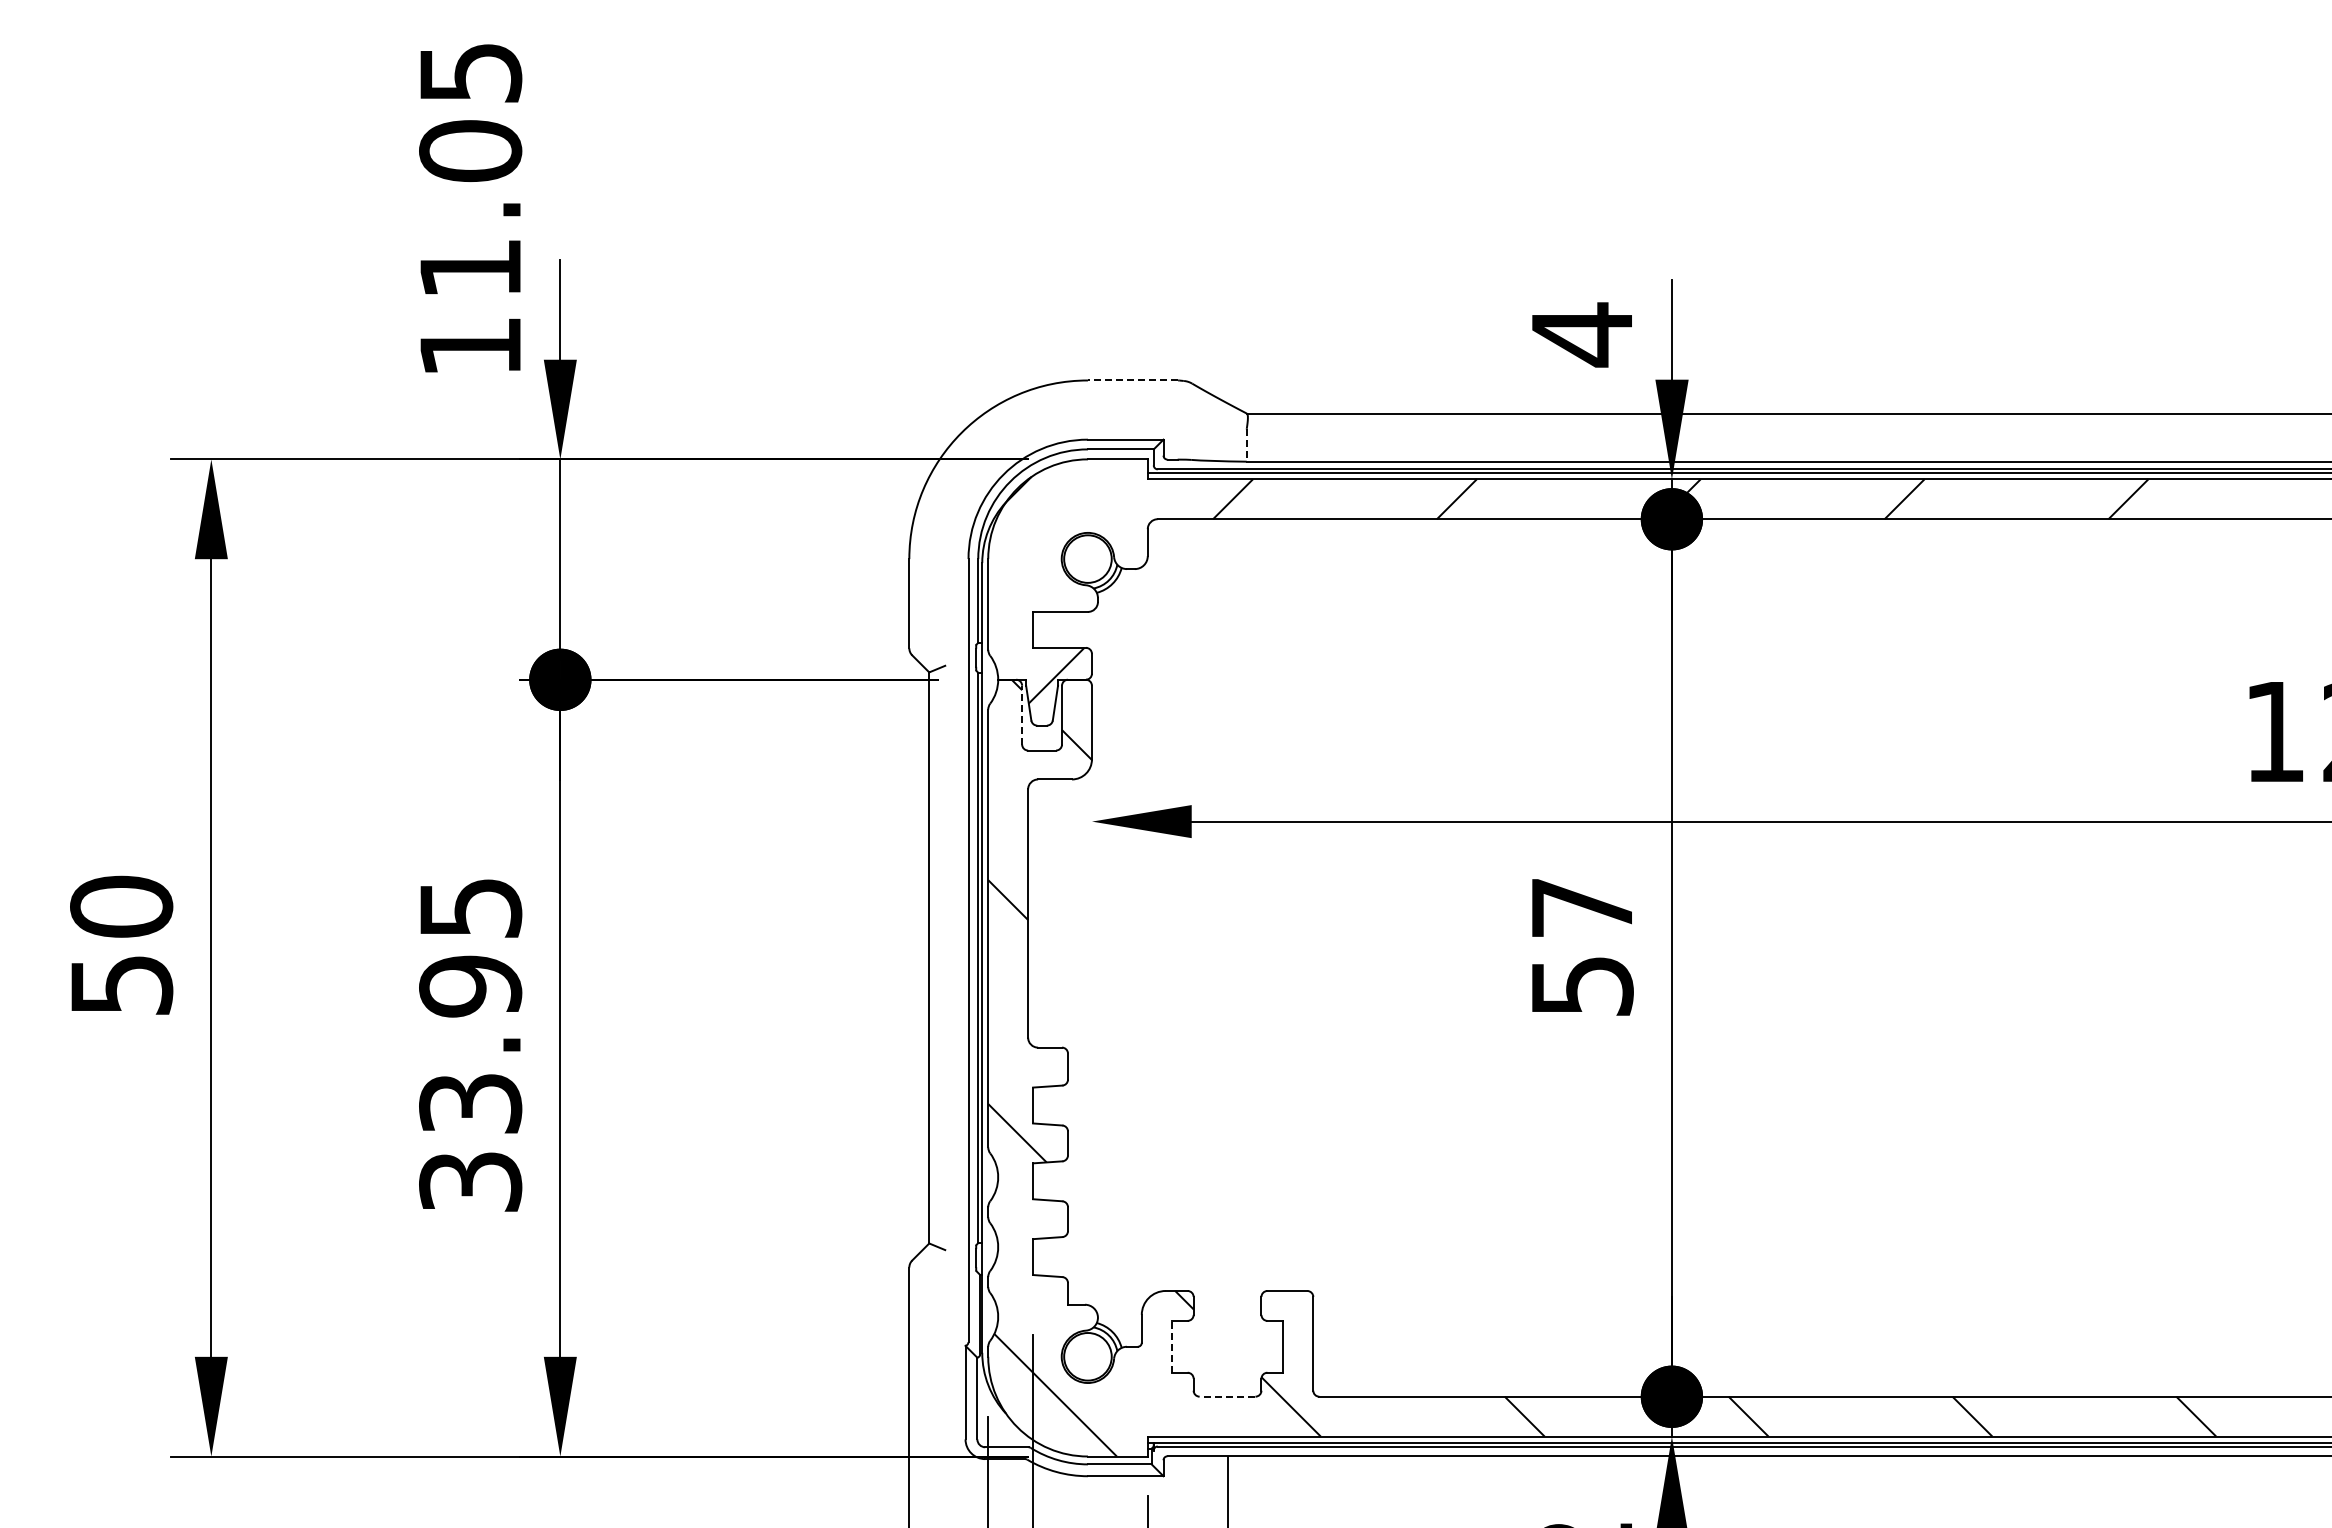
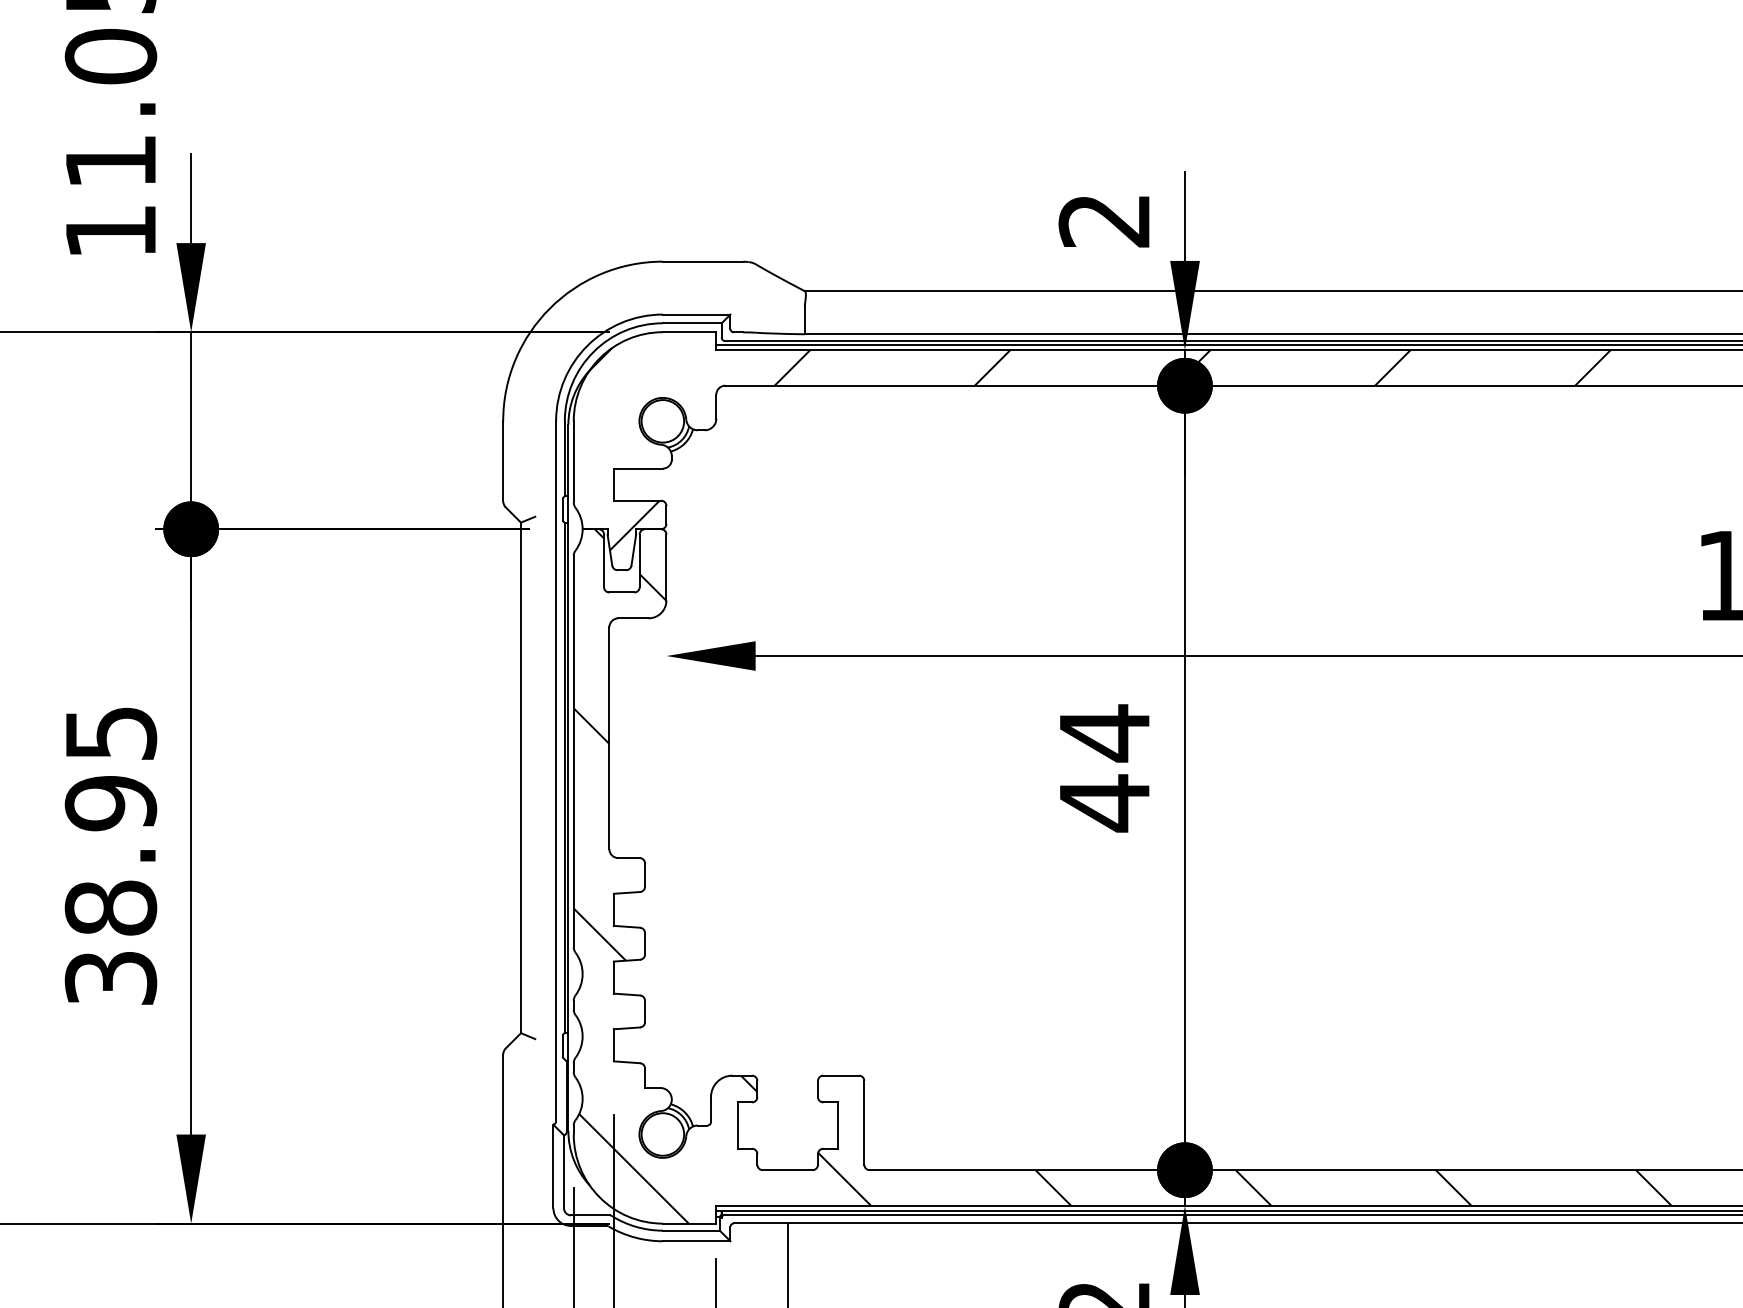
text: (1580, 334) -> (1103, 220), 4 -> 2
line: (1132, 380) -> (702, 261), dashed -> solid
line: (1246, 446) -> (804, 320), dashed -> solid
line: (1022, 714) -> (604, 560), dashed -> solid
text: (1582, 947) -> (1105, 768), 57 -> 44
text: (470, 1103) -> (110, 908), 33.95 -> 38.95
line: (1171, 1346) -> (737, 1125), dashed -> solid
line: (1227, 1396) -> (787, 1169), dashed -> solid

